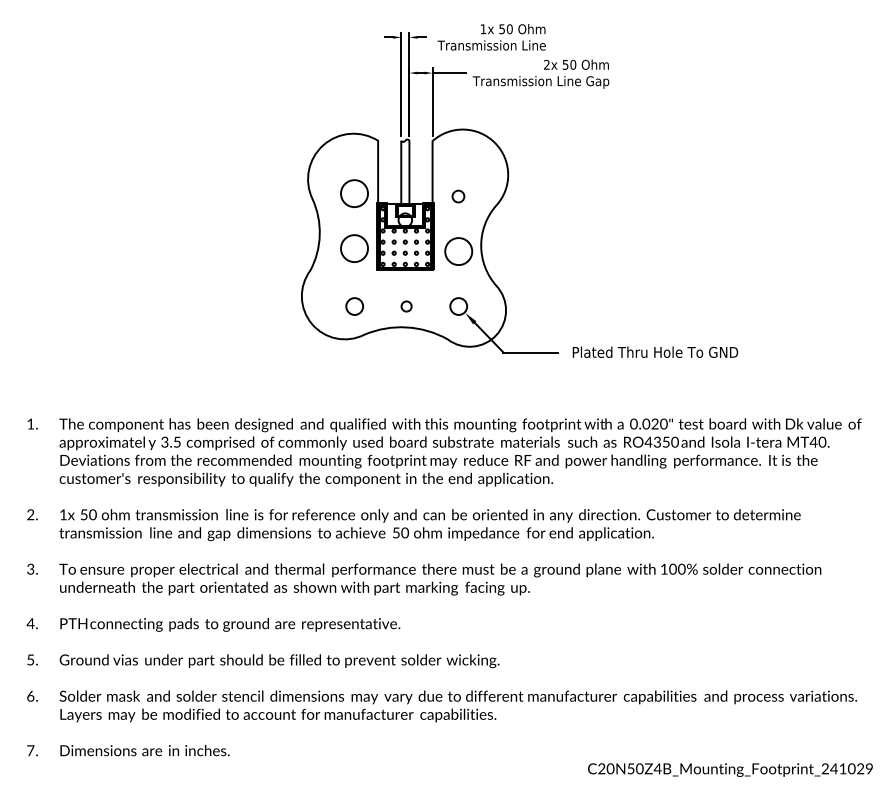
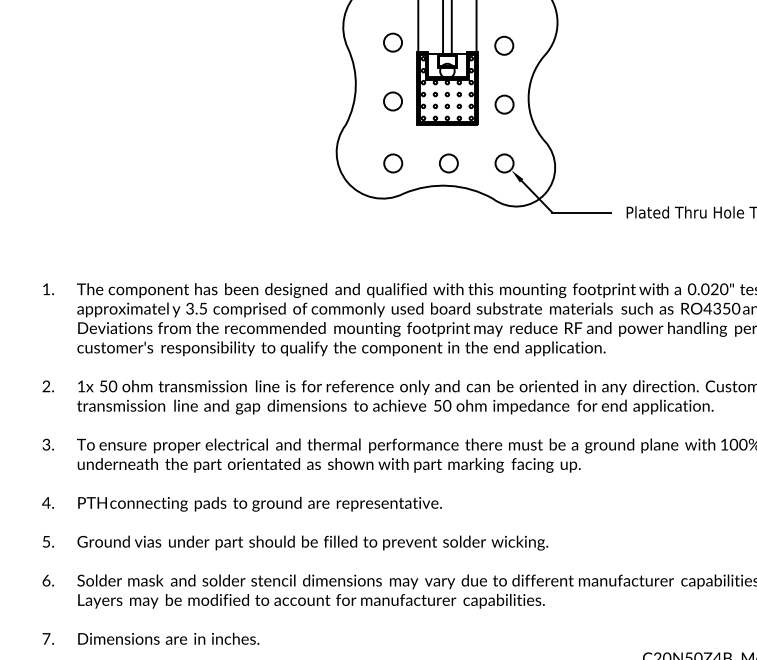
circle: (354, 193) -> (392, 42), size x0.62
circle: (458, 196) -> (504, 45), size x1.43
circle: (354, 248) -> (392, 101), size x0.62
circle: (458, 251) -> (504, 104), size x0.62
circle: (406, 306) -> (448, 163), size x1.67

